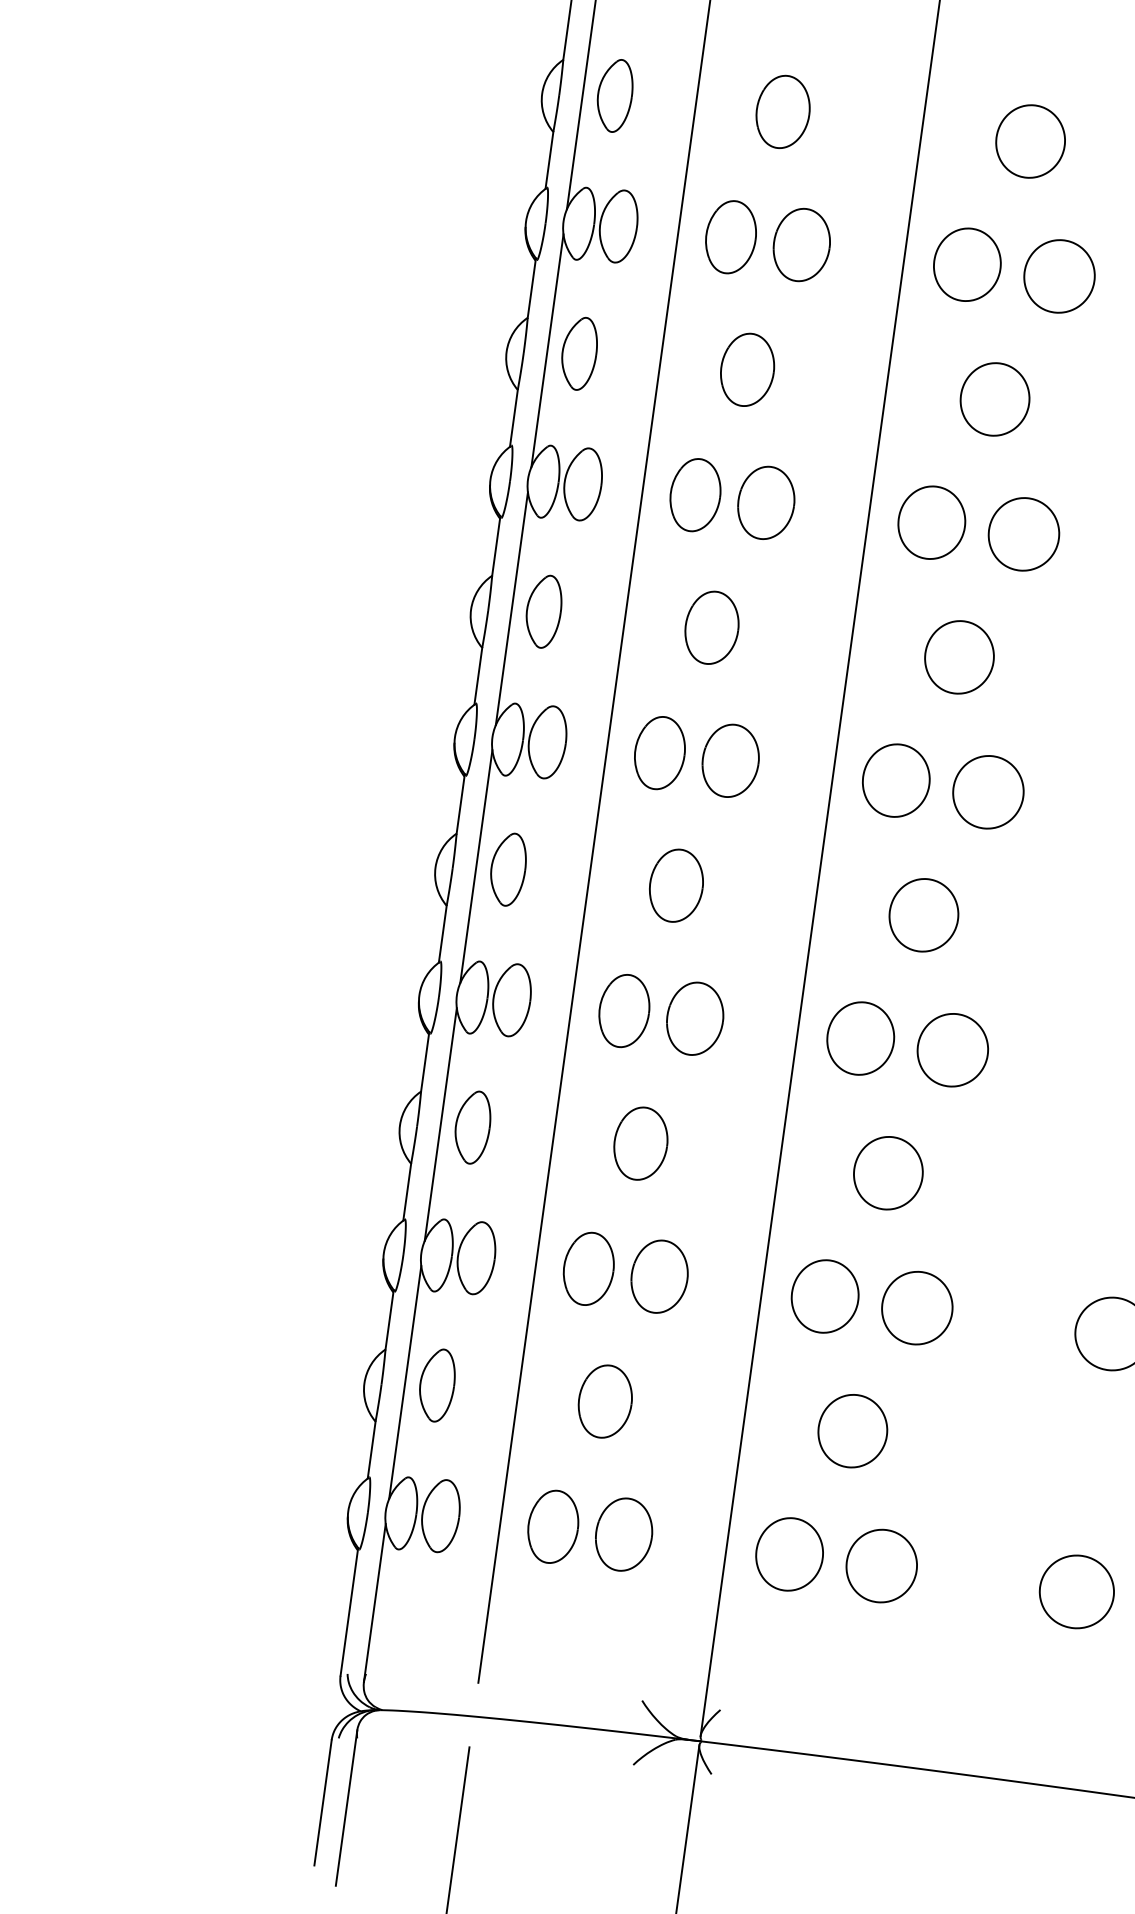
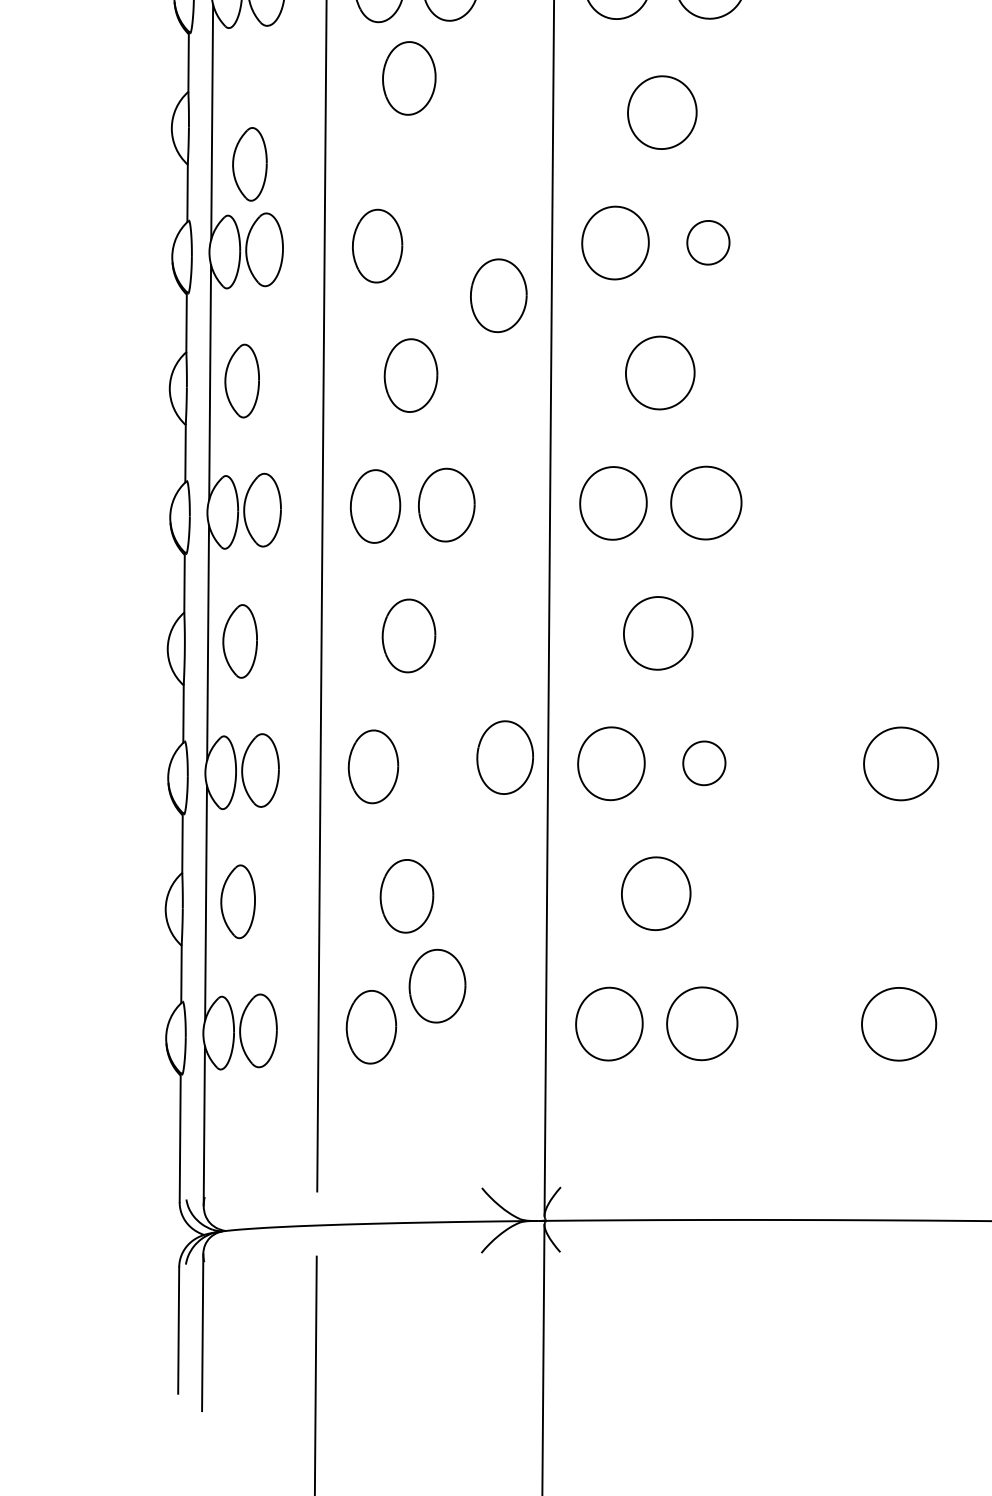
part: (543, 611) -> (249, 164), moved
part: (711, 627) -> (408, 78), moved
part: (730, 760) -> (498, 295), moved
part: (988, 792) -> (708, 242), size x0.6
part: (659, 1276) -> (505, 757), moved
part: (917, 1307) -> (704, 762), size x0.6
part: (624, 1534) -> (437, 985), moved

